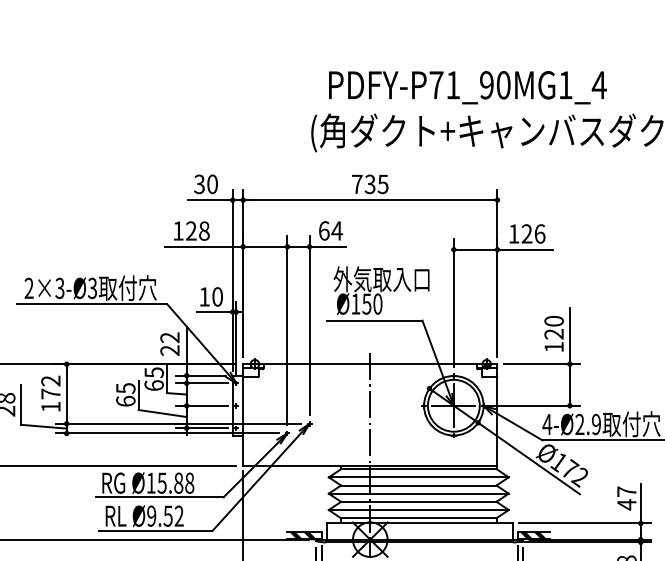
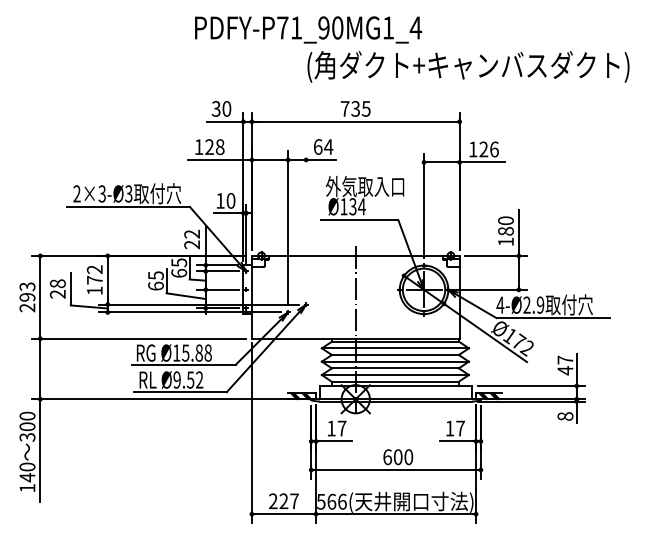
text: (467, 87) -> (308, 29), moved
text: (372, 303) -> (357, 206), Ø150 -> Ø134
line: (309, 325) -> (306, 224), removed
text: (553, 334) -> (505, 231), 120 -> 180

